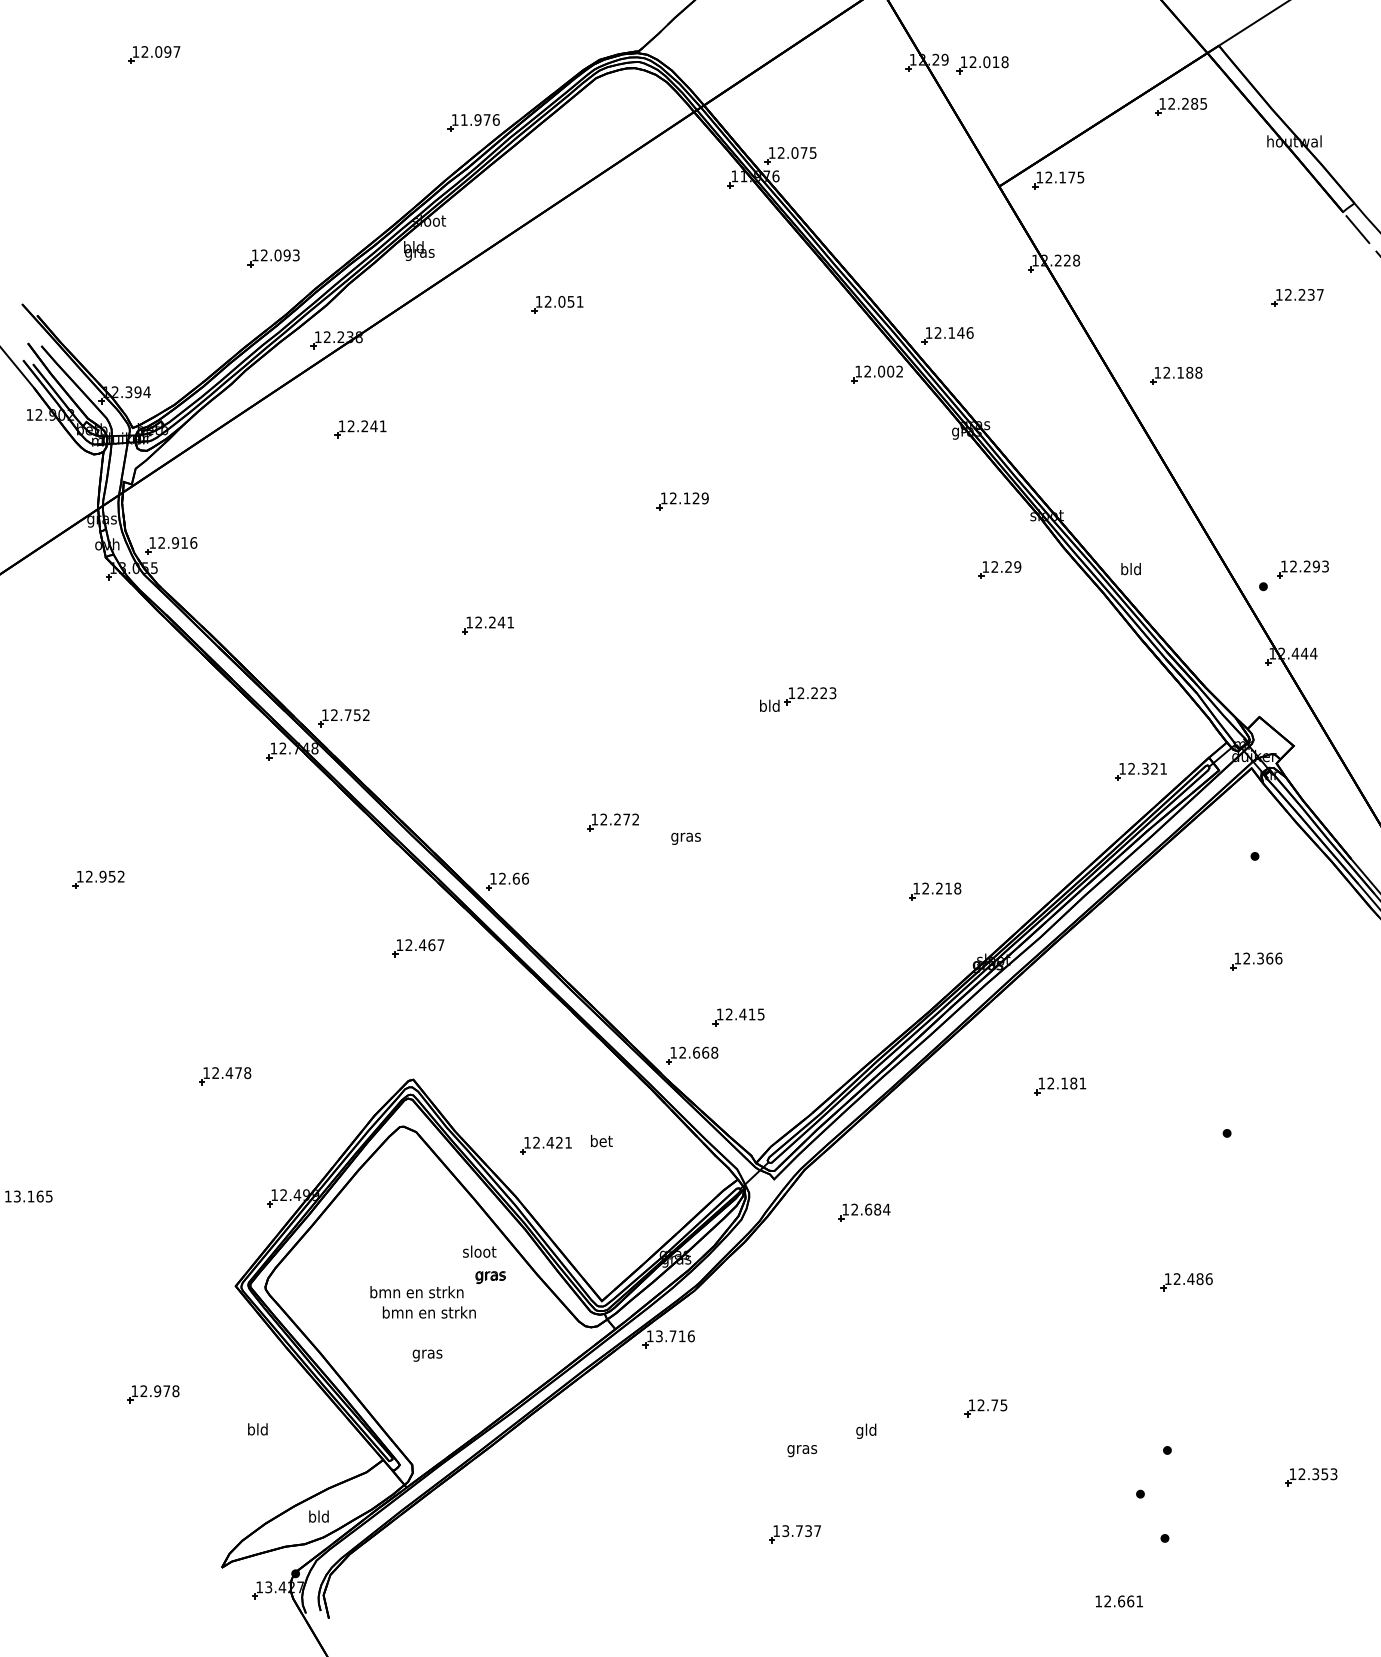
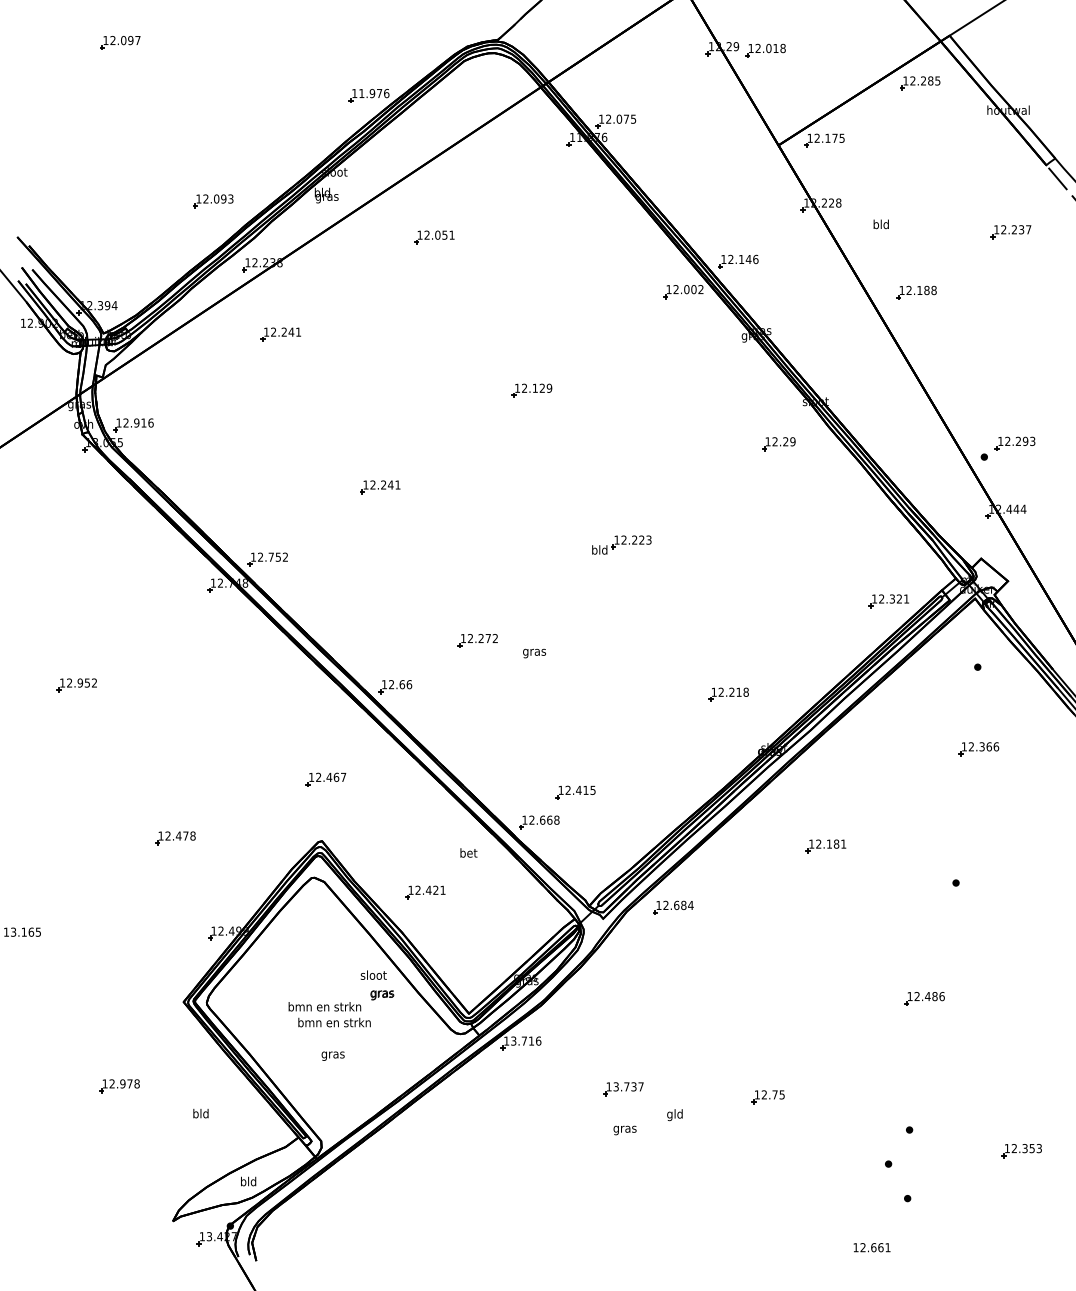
text: (1130, 569) -> (880, 224), moved
part: (417, 947) -> (325, 779), moved
text: (601, 1140) -> (468, 852), moved
part: (864, 1212) -> (673, 907), moved
part: (795, 1534) -> (623, 1089), moved

